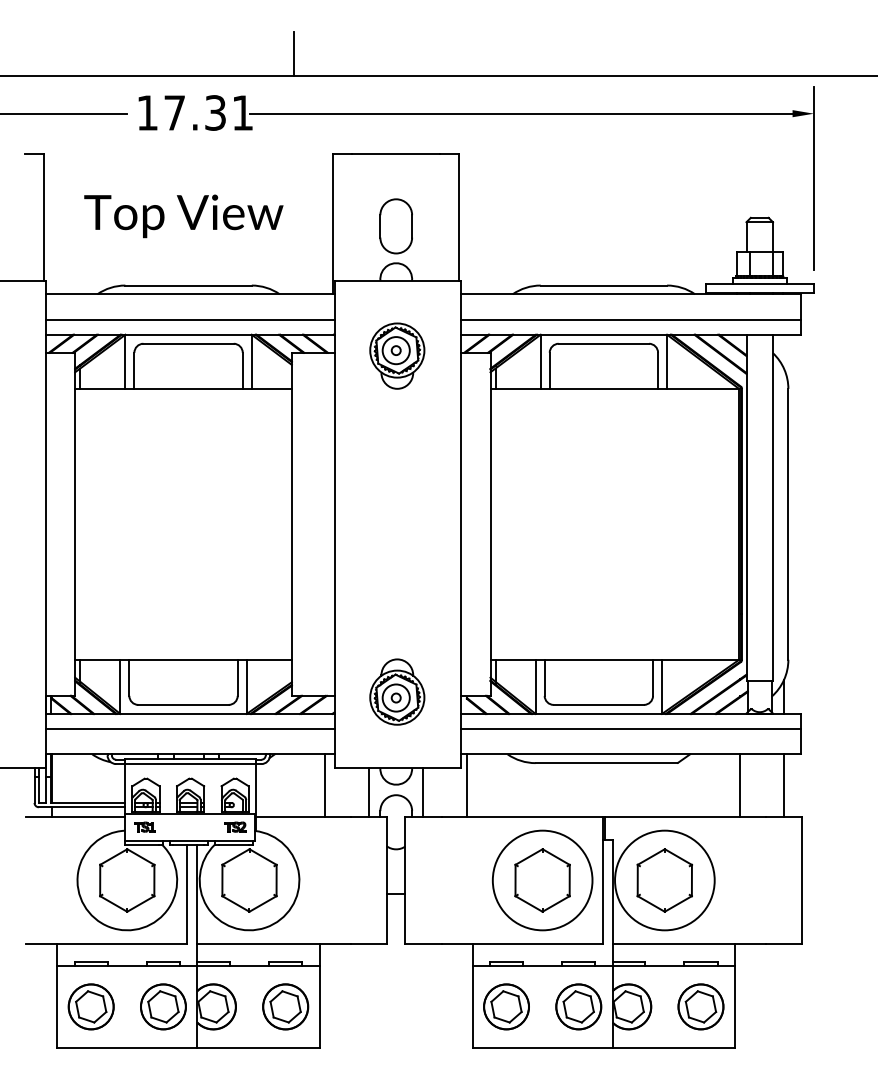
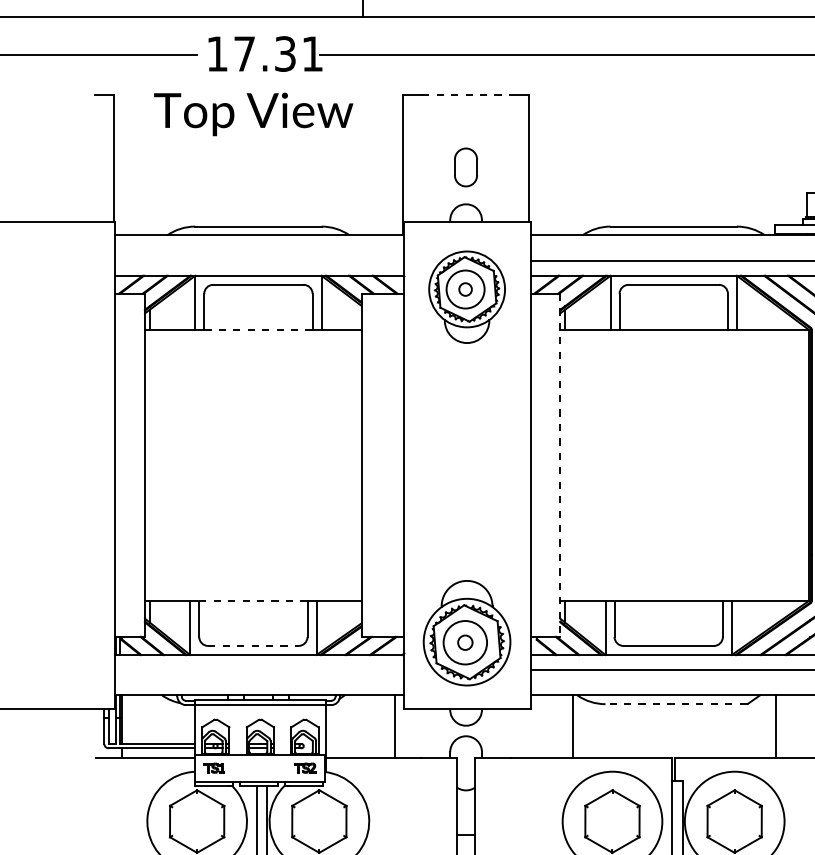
line: (396, 154) -> (466, 95), solid -> dashed
text: (183, 216) -> (253, 114), moved
part: (395, 226) -> (465, 167), size x0.7
line: (189, 319) -> (259, 260), removed
part: (397, 355) -> (467, 296), size x1.4
line: (189, 388) -> (259, 329), solid -> dashed
line: (490, 524) -> (560, 465), solid -> dashed
line: (184, 659) -> (254, 600), solid -> dashed
part: (397, 691) -> (467, 632), size x1.6
line: (184, 704) -> (254, 645), solid -> dashed
line: (189, 728) -> (259, 669), removed
line: (606, 763) -> (676, 704), solid -> dashed
line: (466, 785) -> (572, 726), moved
line: (740, 785) -> (776, 726), moved
line: (368, 792) -> (438, 733), removed
line: (423, 792) -> (493, 733), removed

